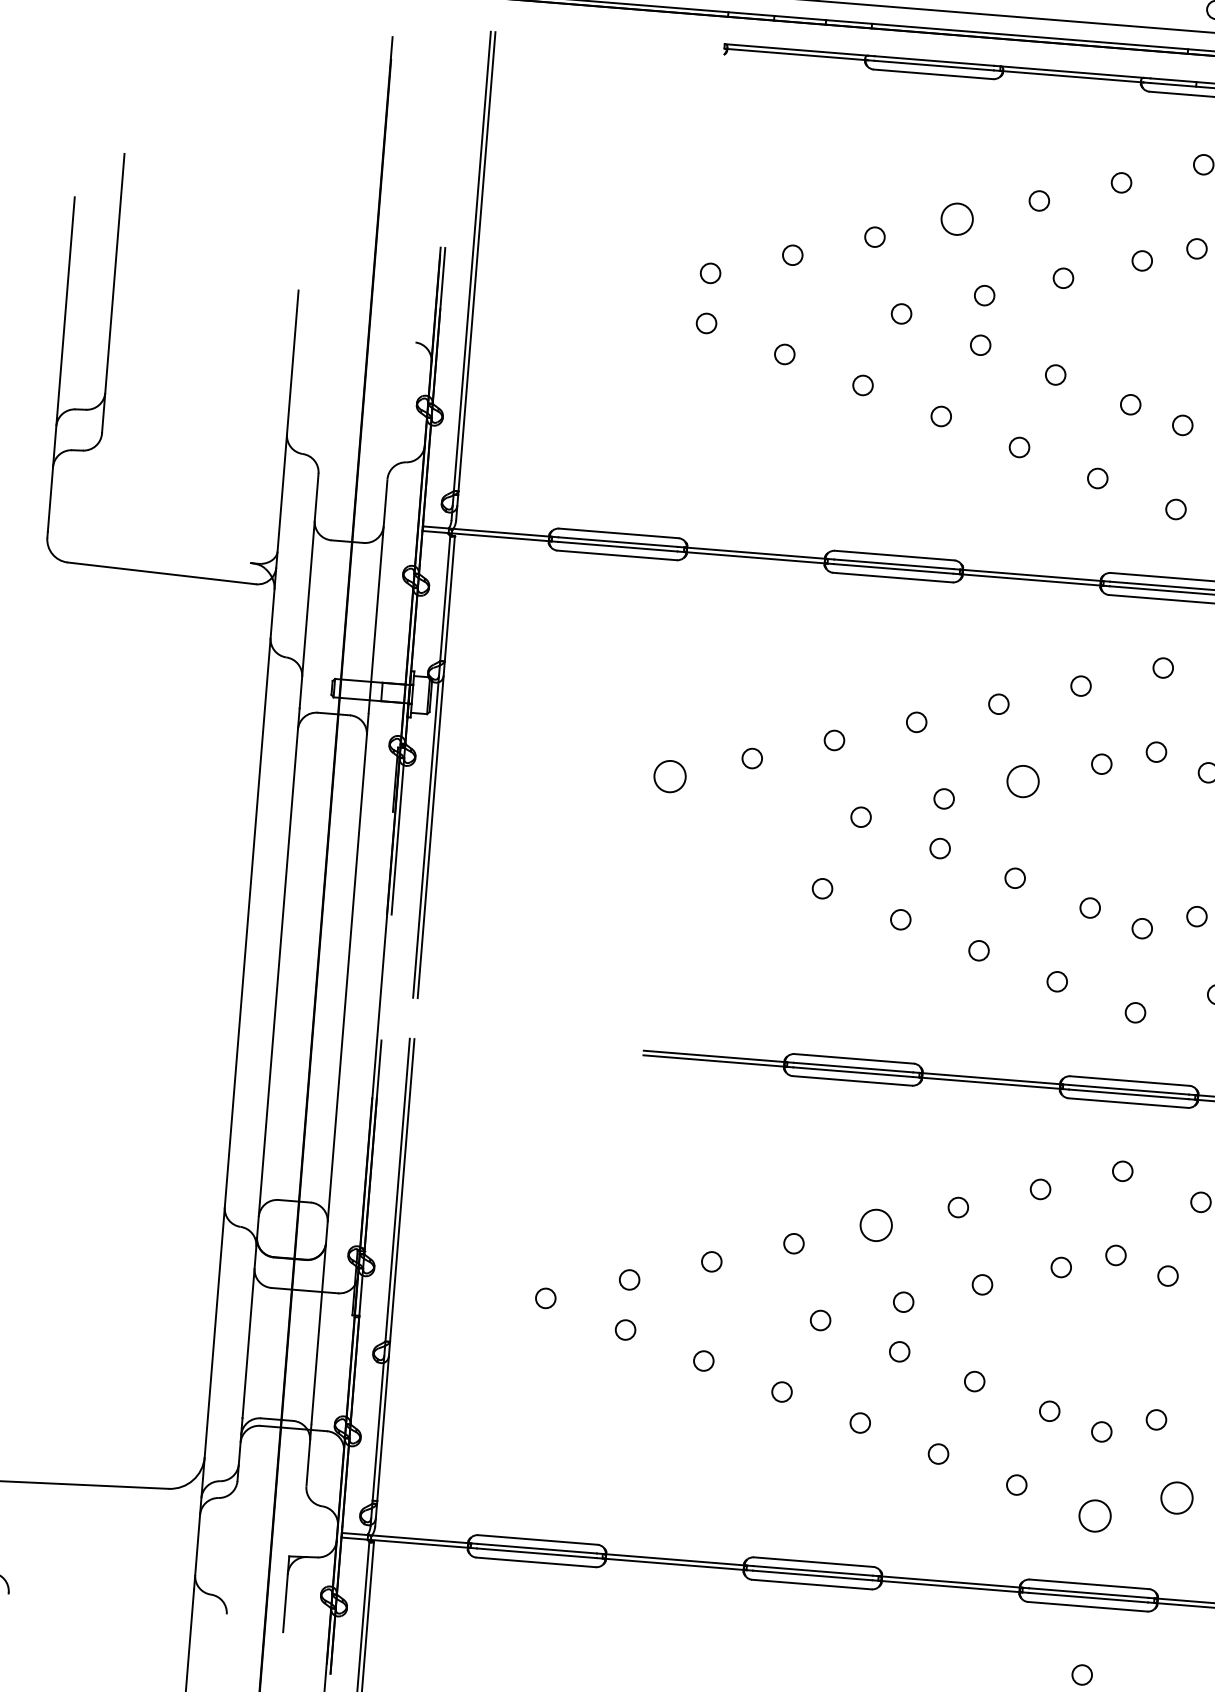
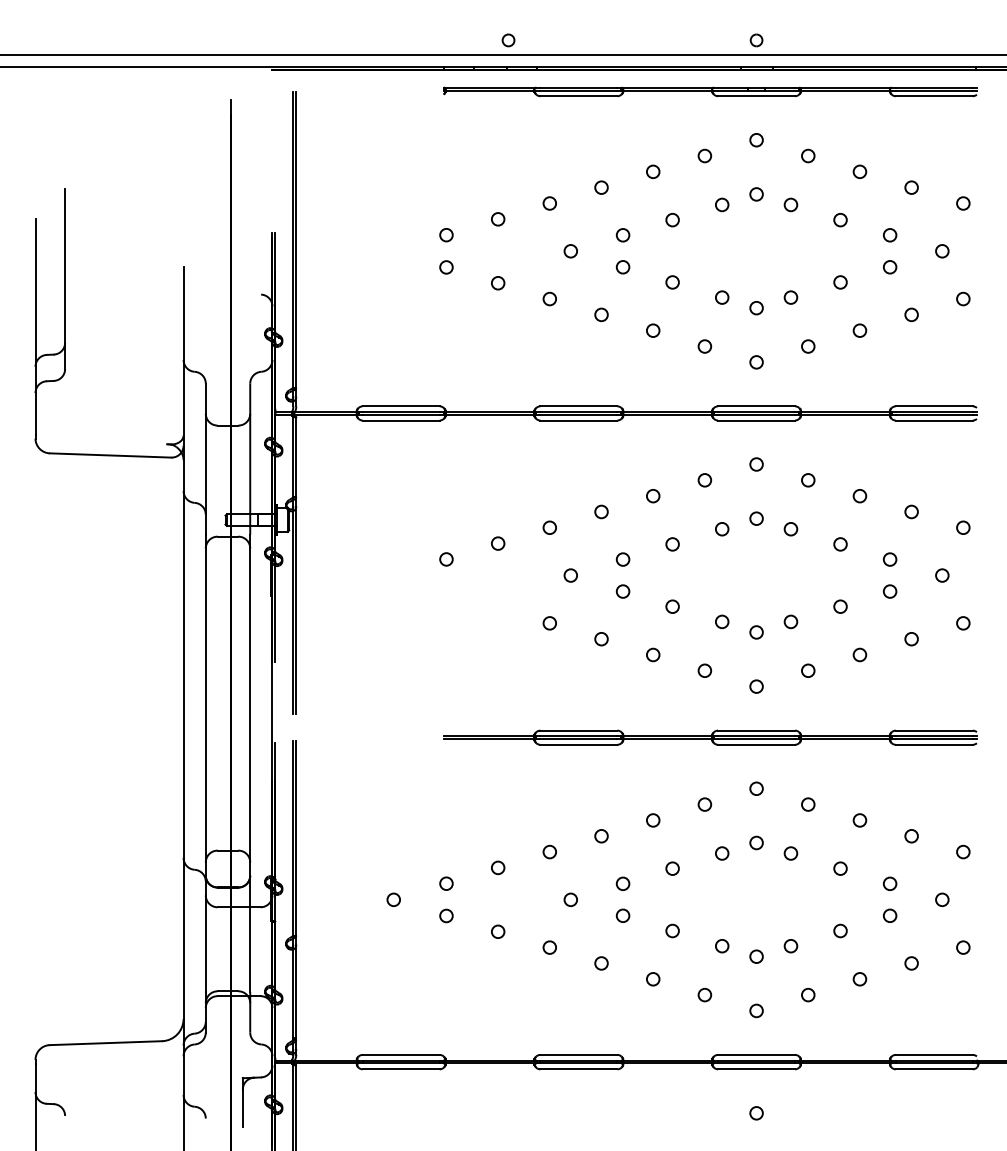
circle: (957, 218) -> (601, 187), size x0.62
circle: (670, 776) -> (446, 559), size x0.62
circle: (1022, 781) -> (672, 544), size x0.62
circle: (876, 1226) -> (601, 836), size x0.62
circle: (1177, 1497) -> (808, 994), size x0.62
circle: (1094, 1515) -> (756, 1010), size x0.62

